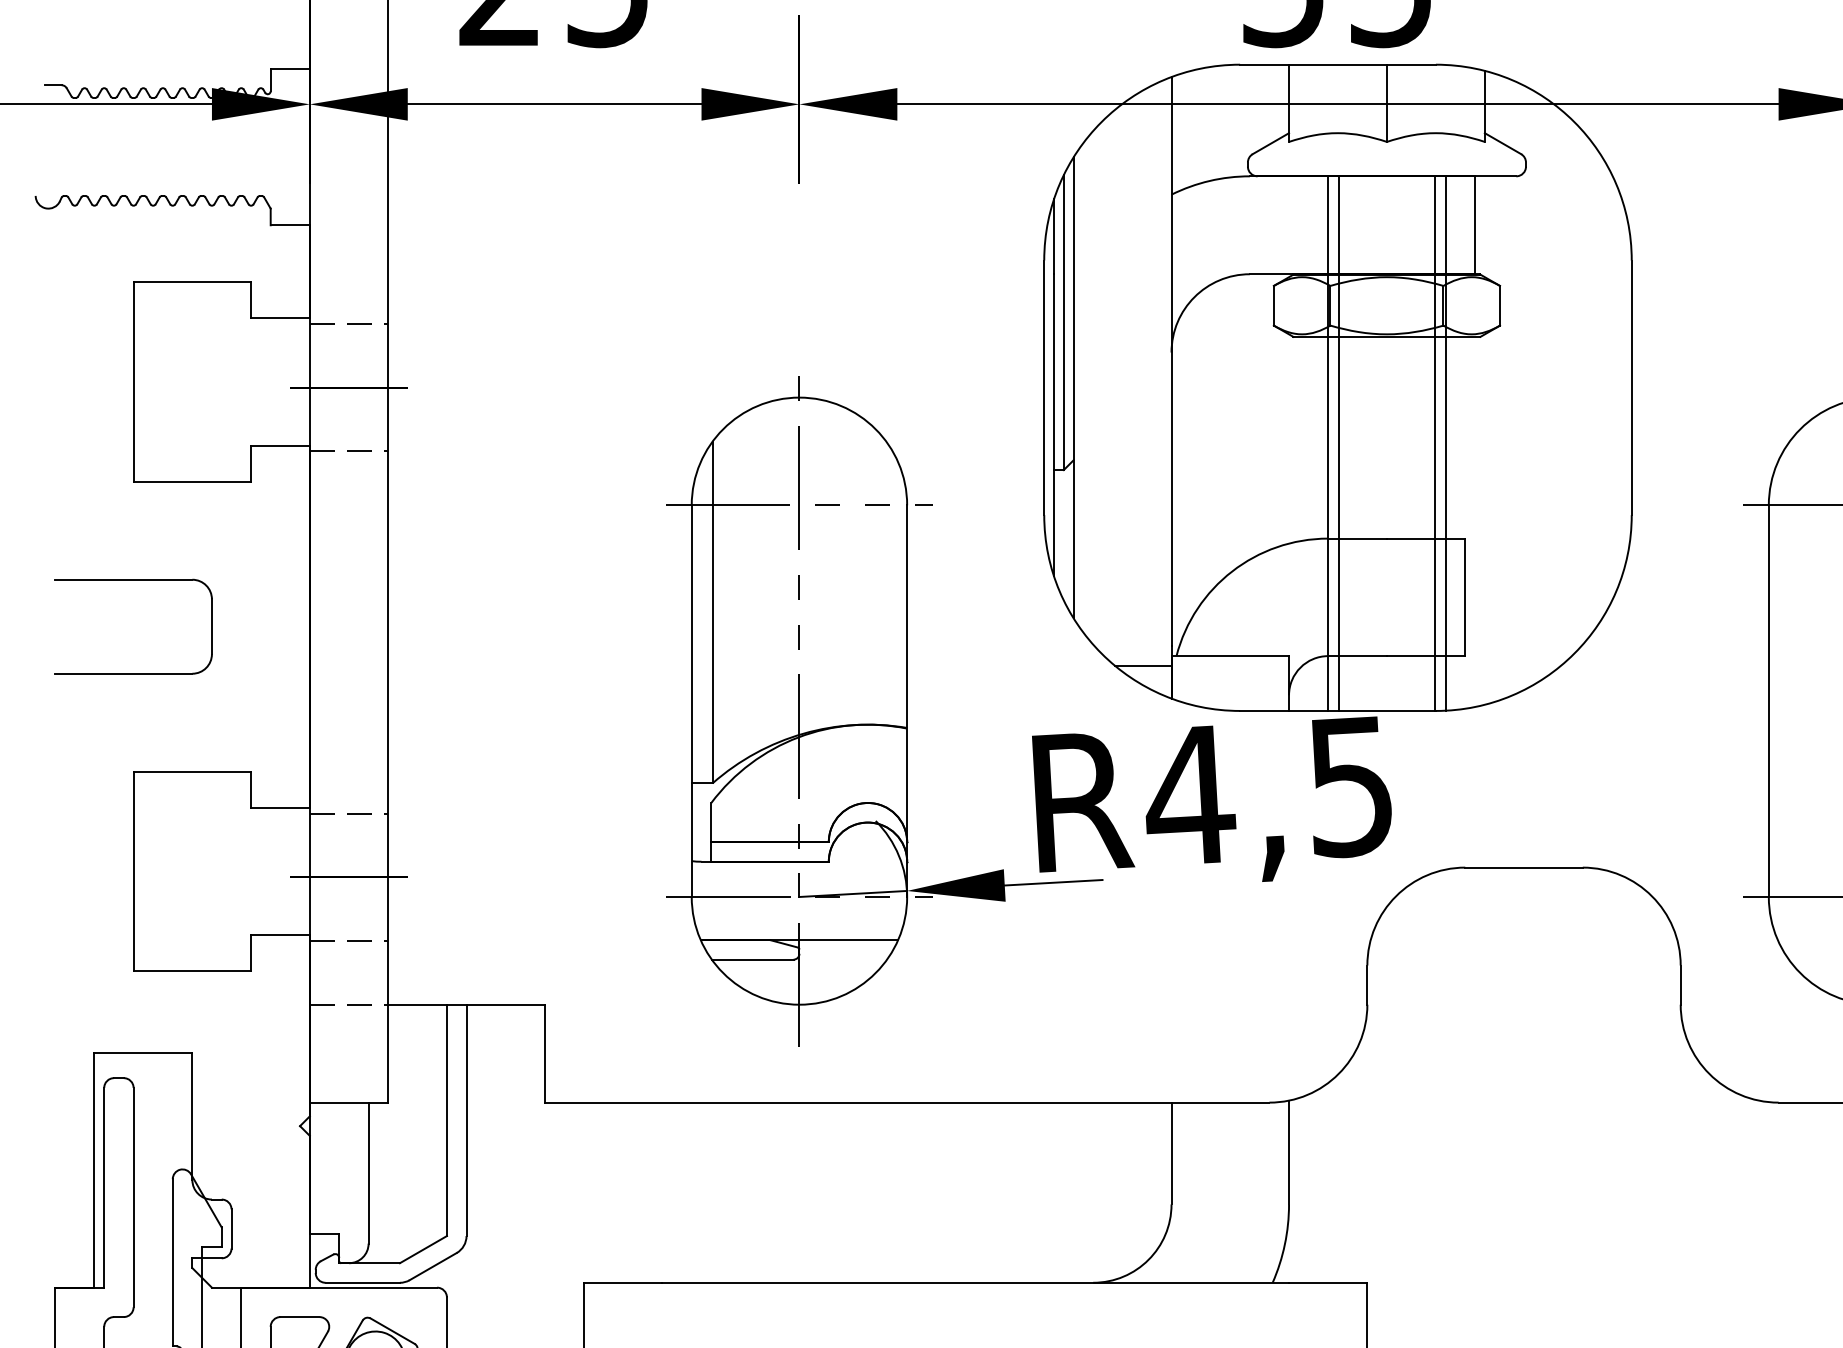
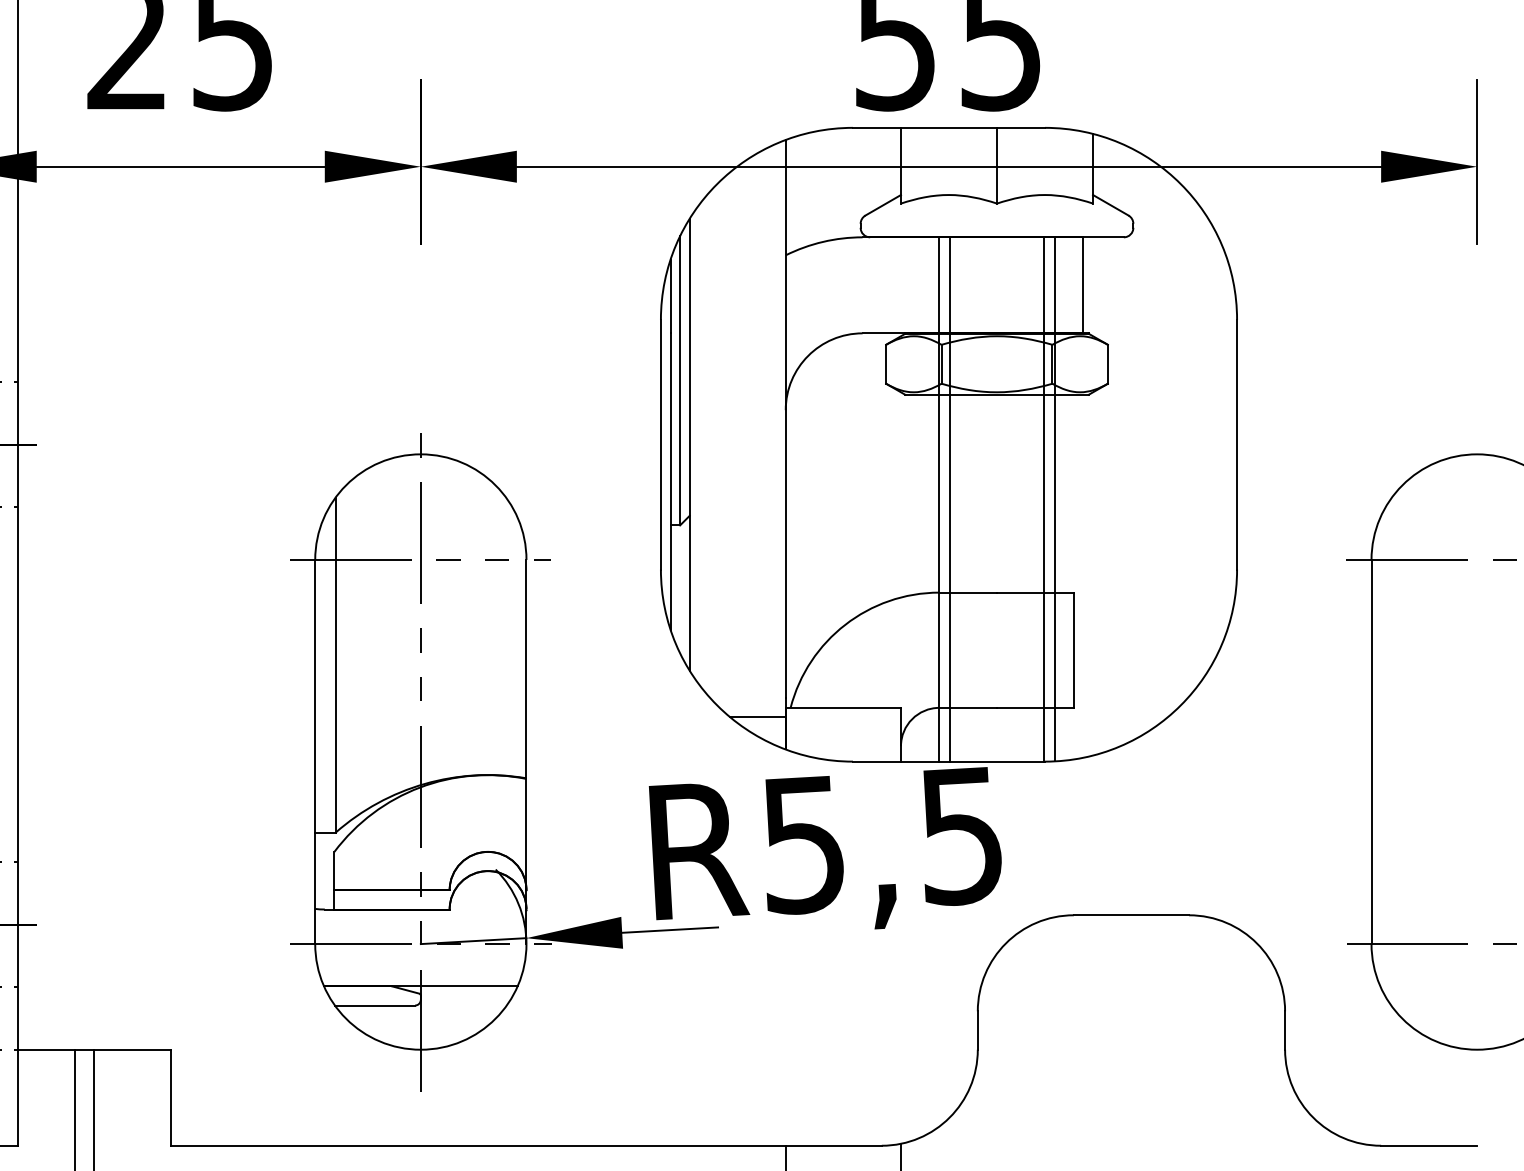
text: (1190, 796) -> (804, 845), R4,5 -> R5,5

